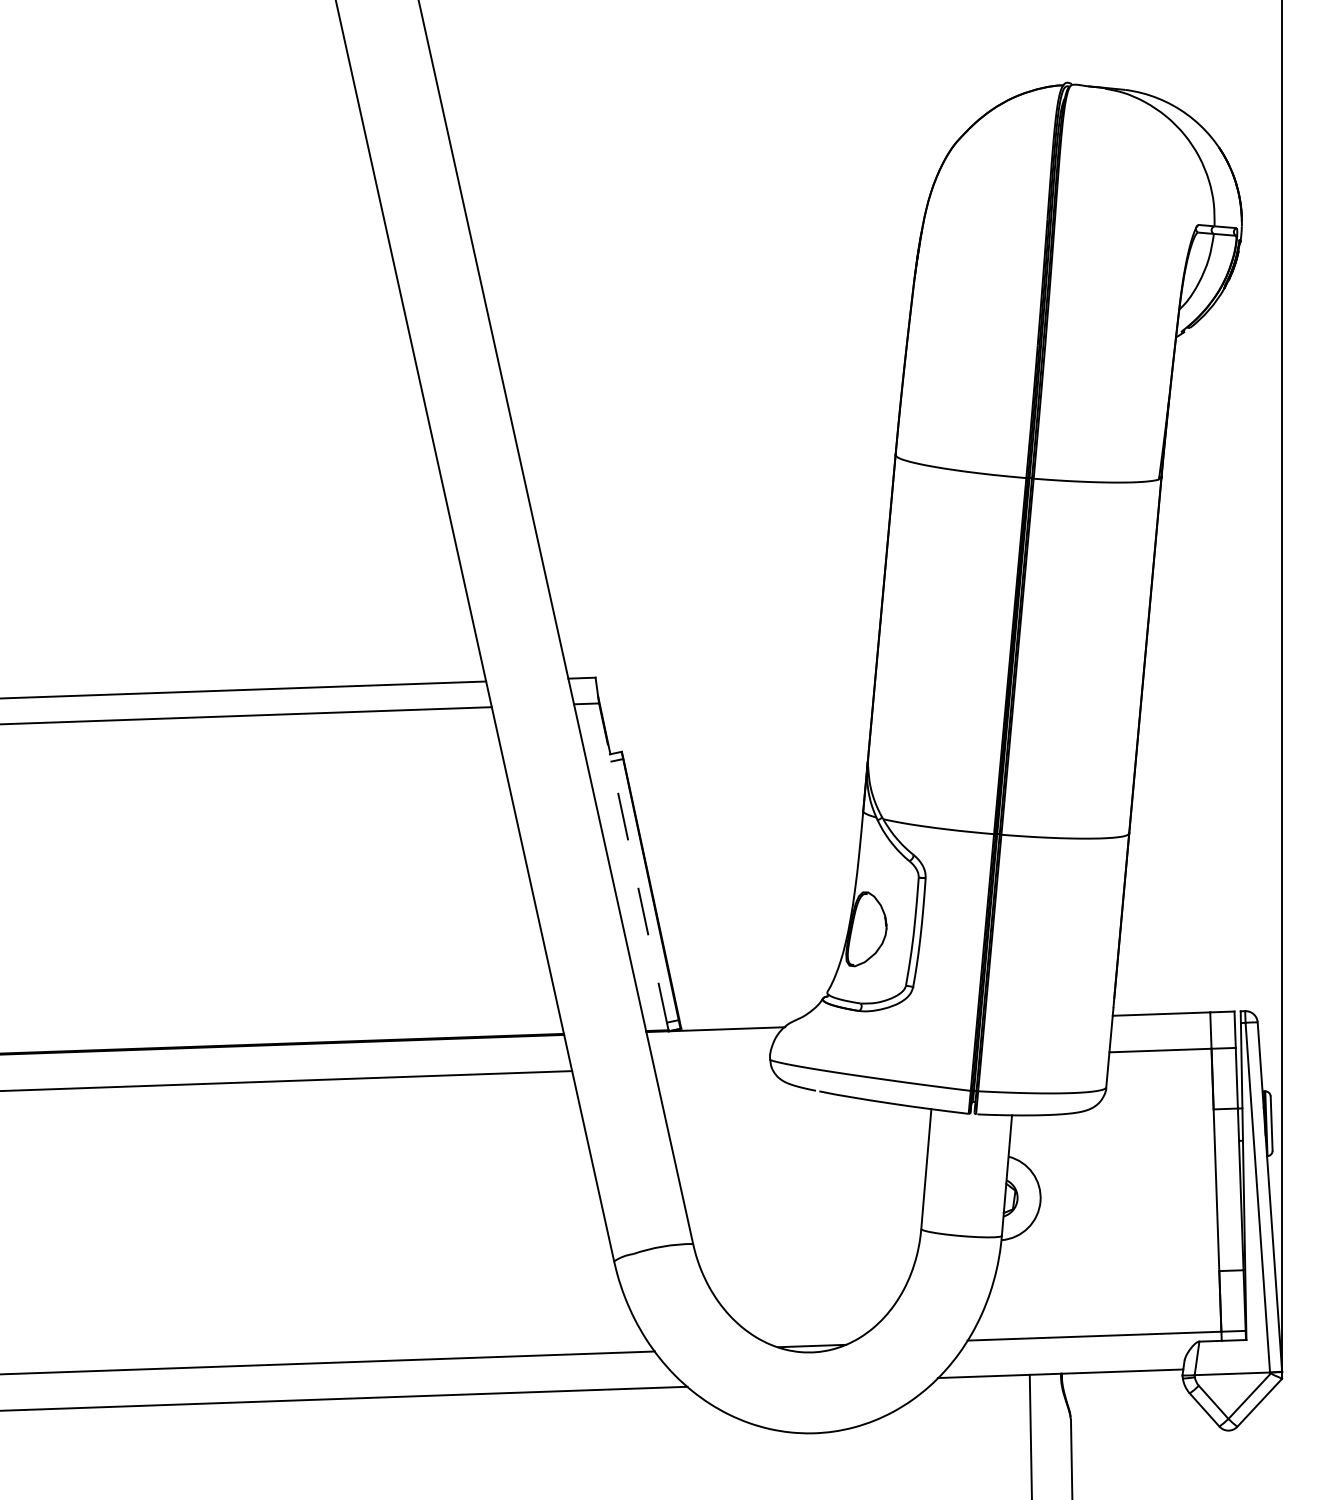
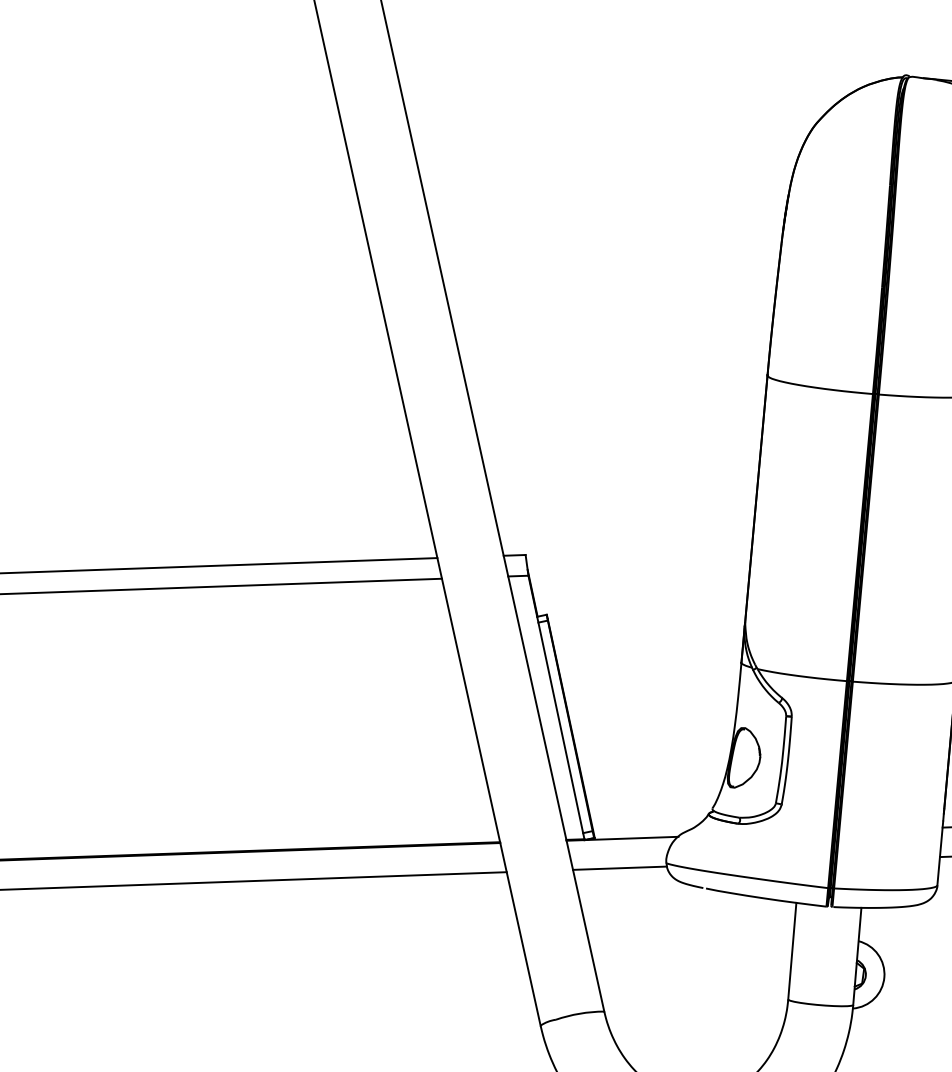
line: (633, 866) -> (556, 707), dashed -> solid
line: (712, 1066) -> (619, 868), added

